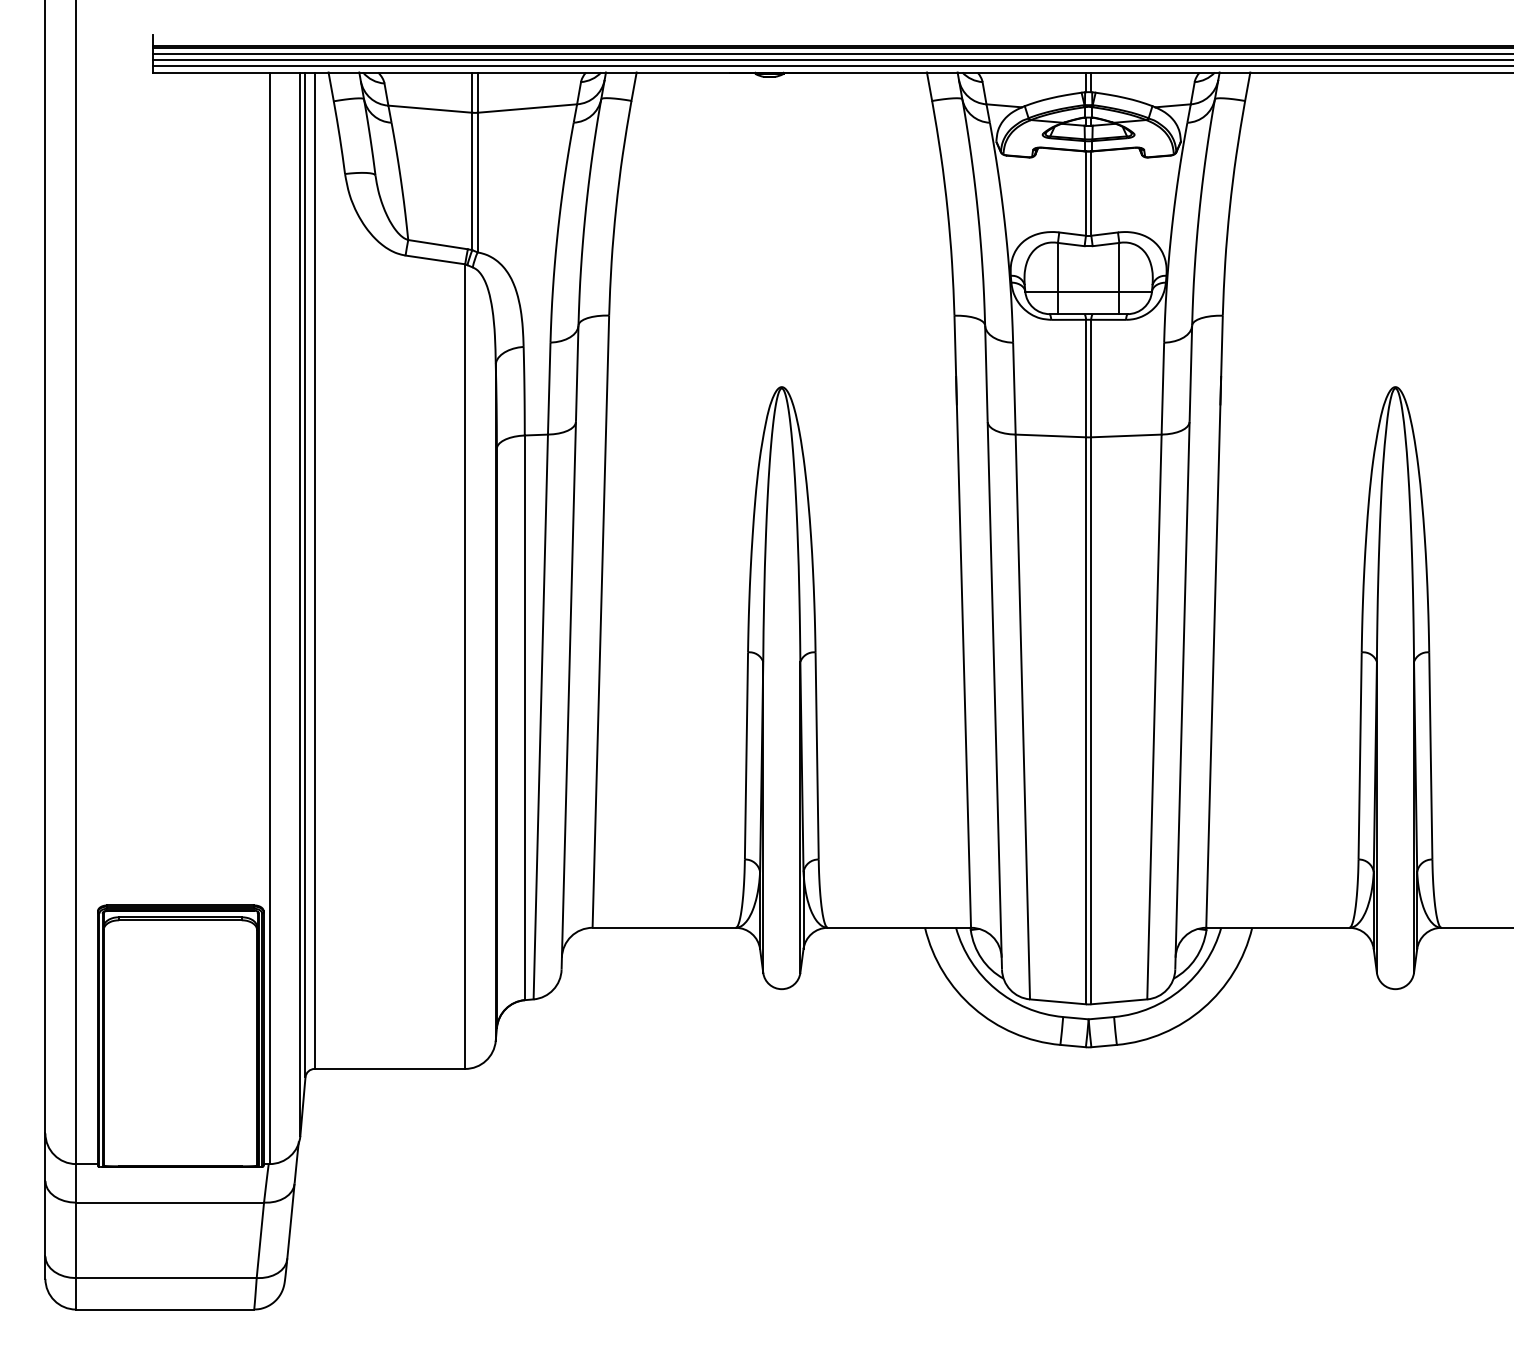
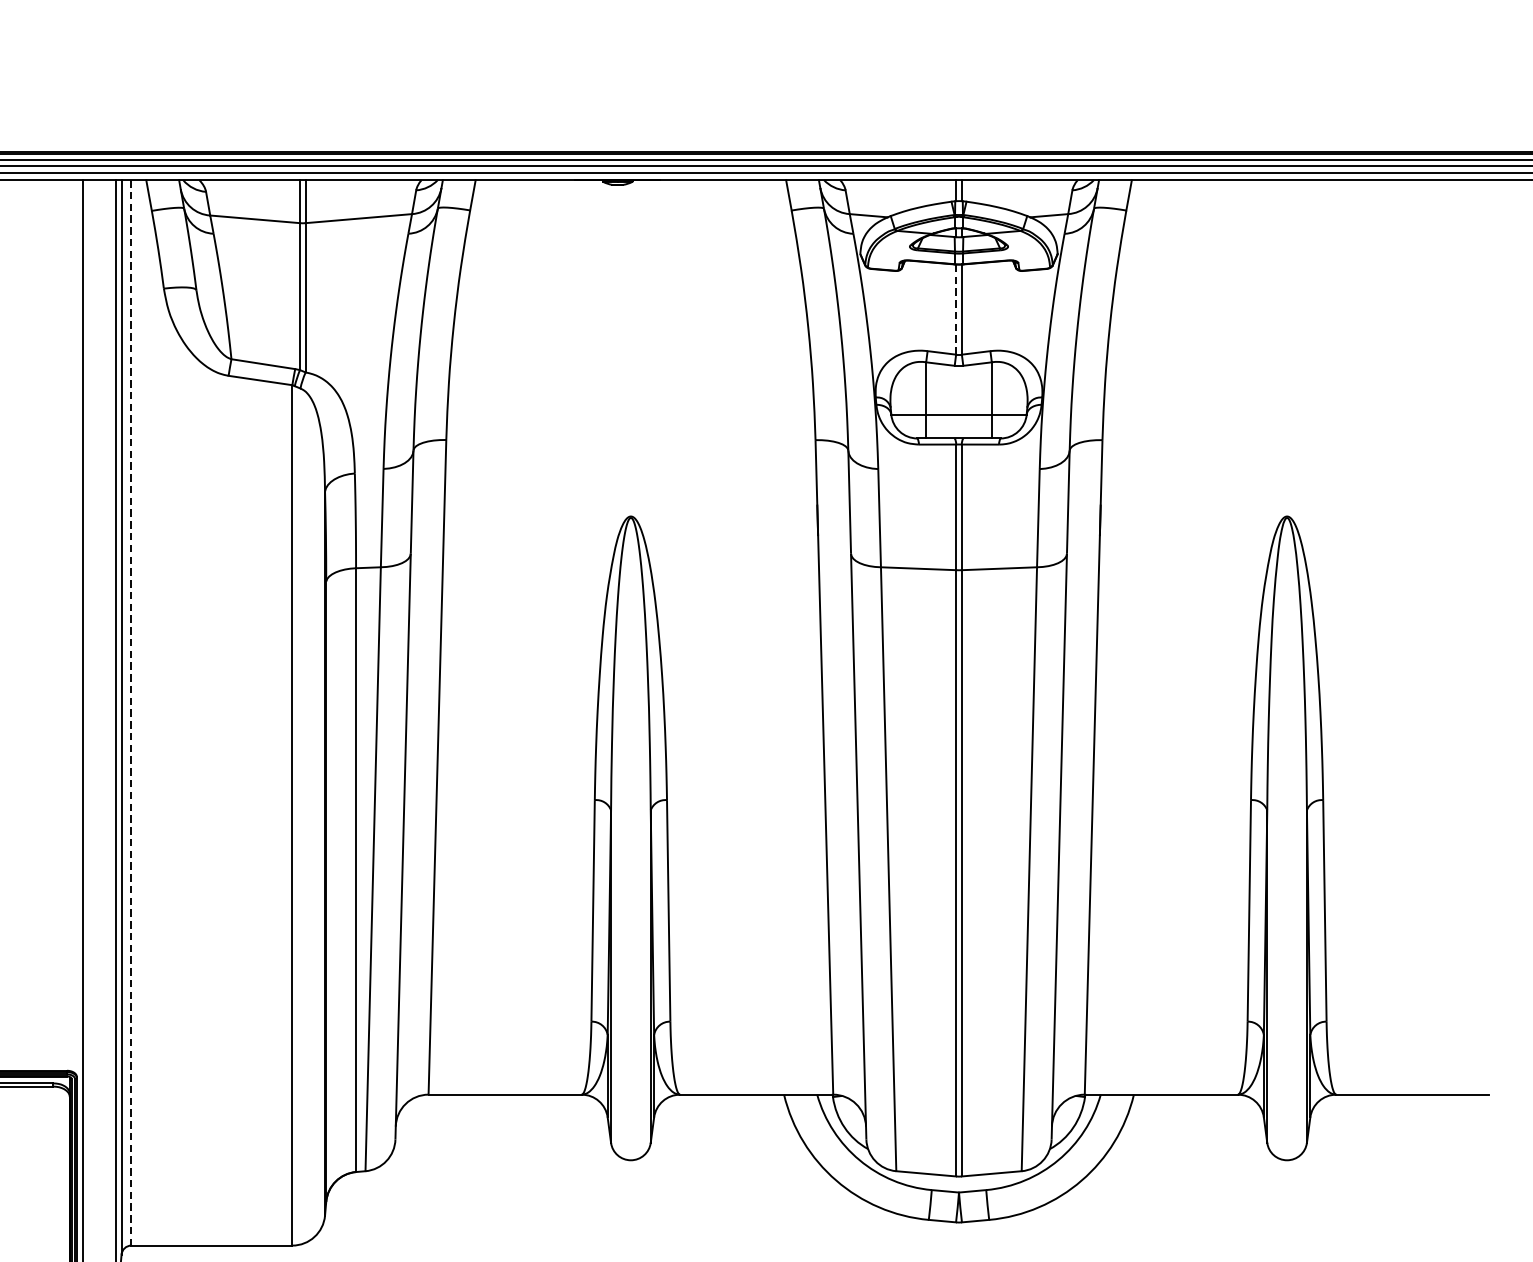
line: (1085, 193) -> (955, 309), solid -> dashed
line: (314, 571) -> (131, 713), solid -> dashed

